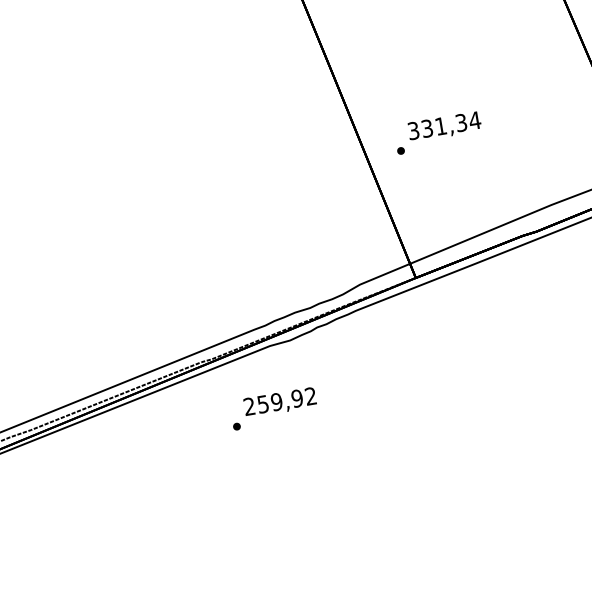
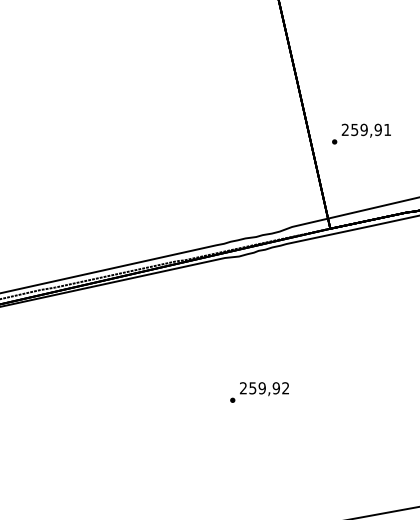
text: (444, 125) -> (366, 129), 331,34 -> 259,91
text: (273, 408) -> (259, 392), moved

